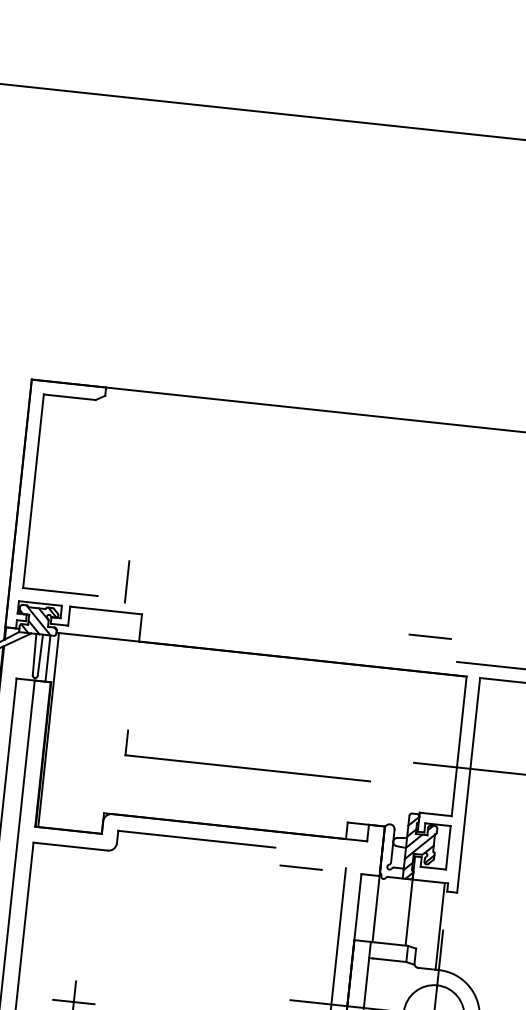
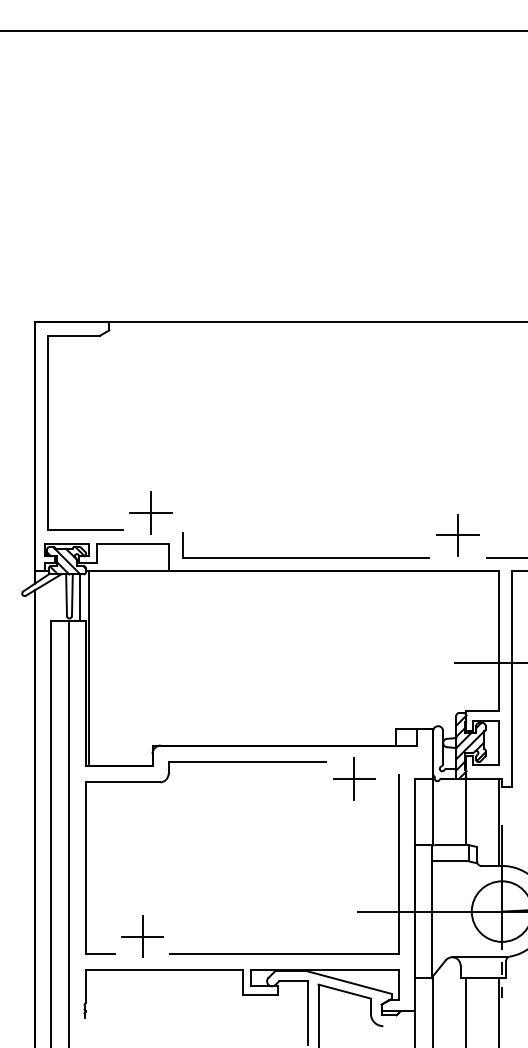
line: (126, 582) -> (150, 513), added
line: (430, 636) -> (458, 535), added
part: (247, 768) -> (305, 557), moved
line: (301, 867) -> (354, 778), added

